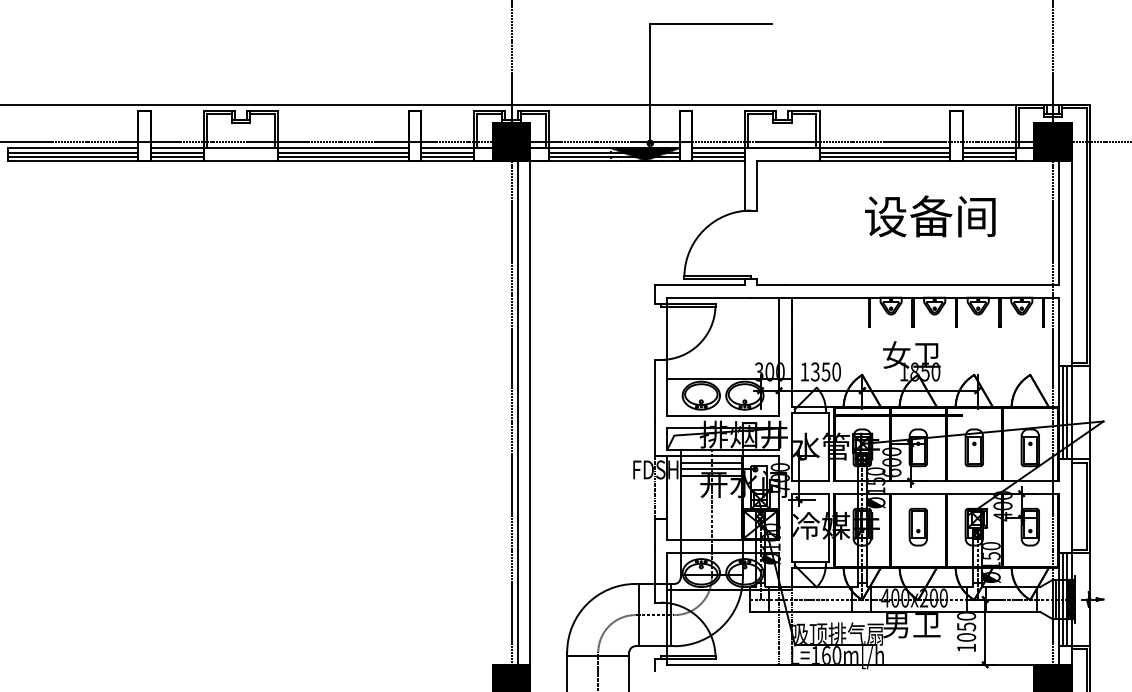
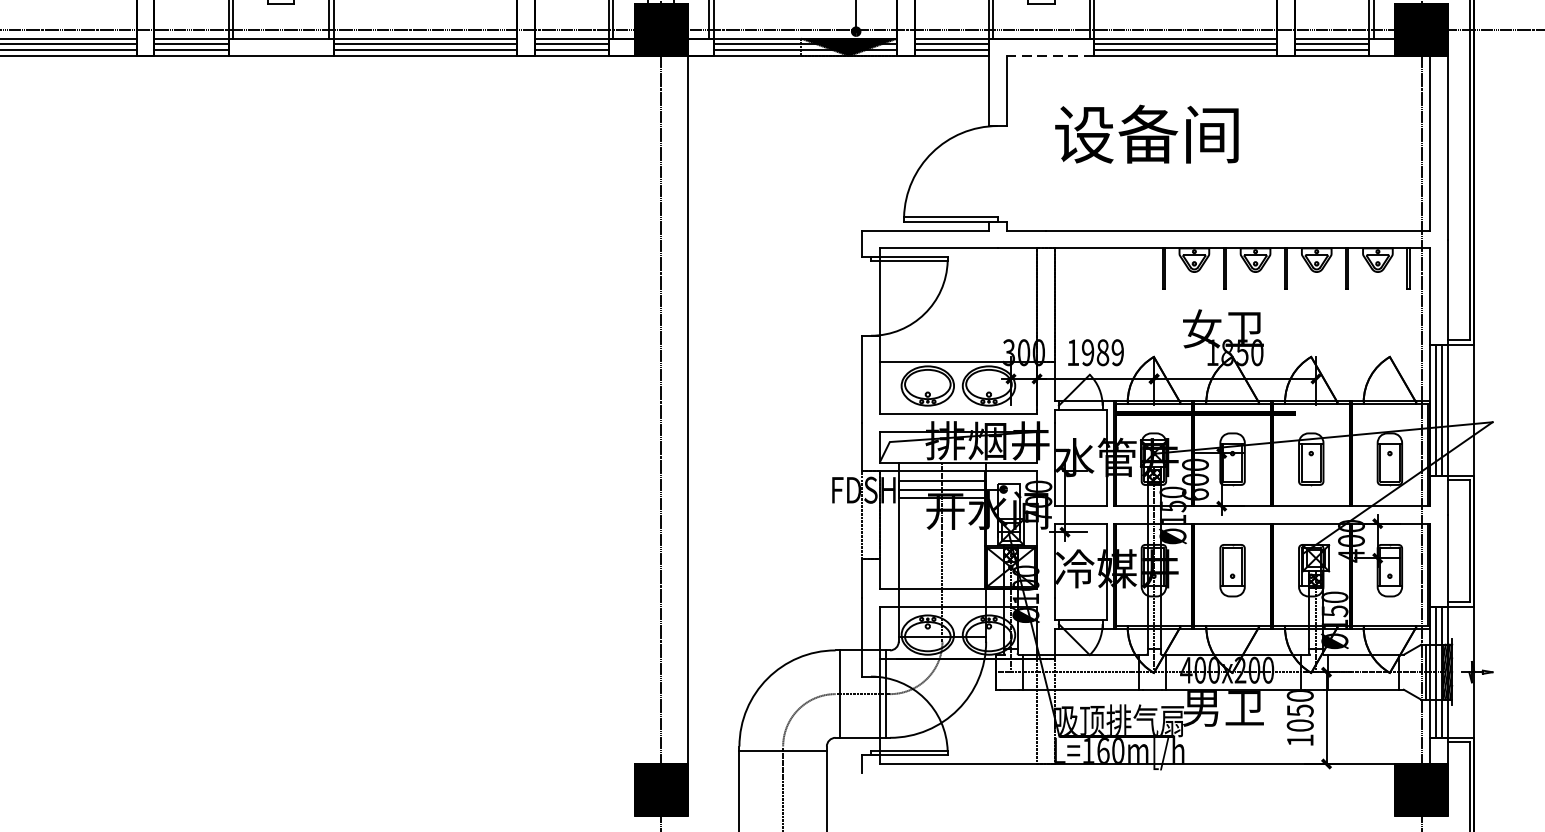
line: (788, 160) -> (1050, 55), solid -> dashed
text: (930, 216) -> (1147, 134), moved
text: (825, 371) -> (1102, 352), 1350 -> 1989
line: (517, 412) -> (669, 409), removed

